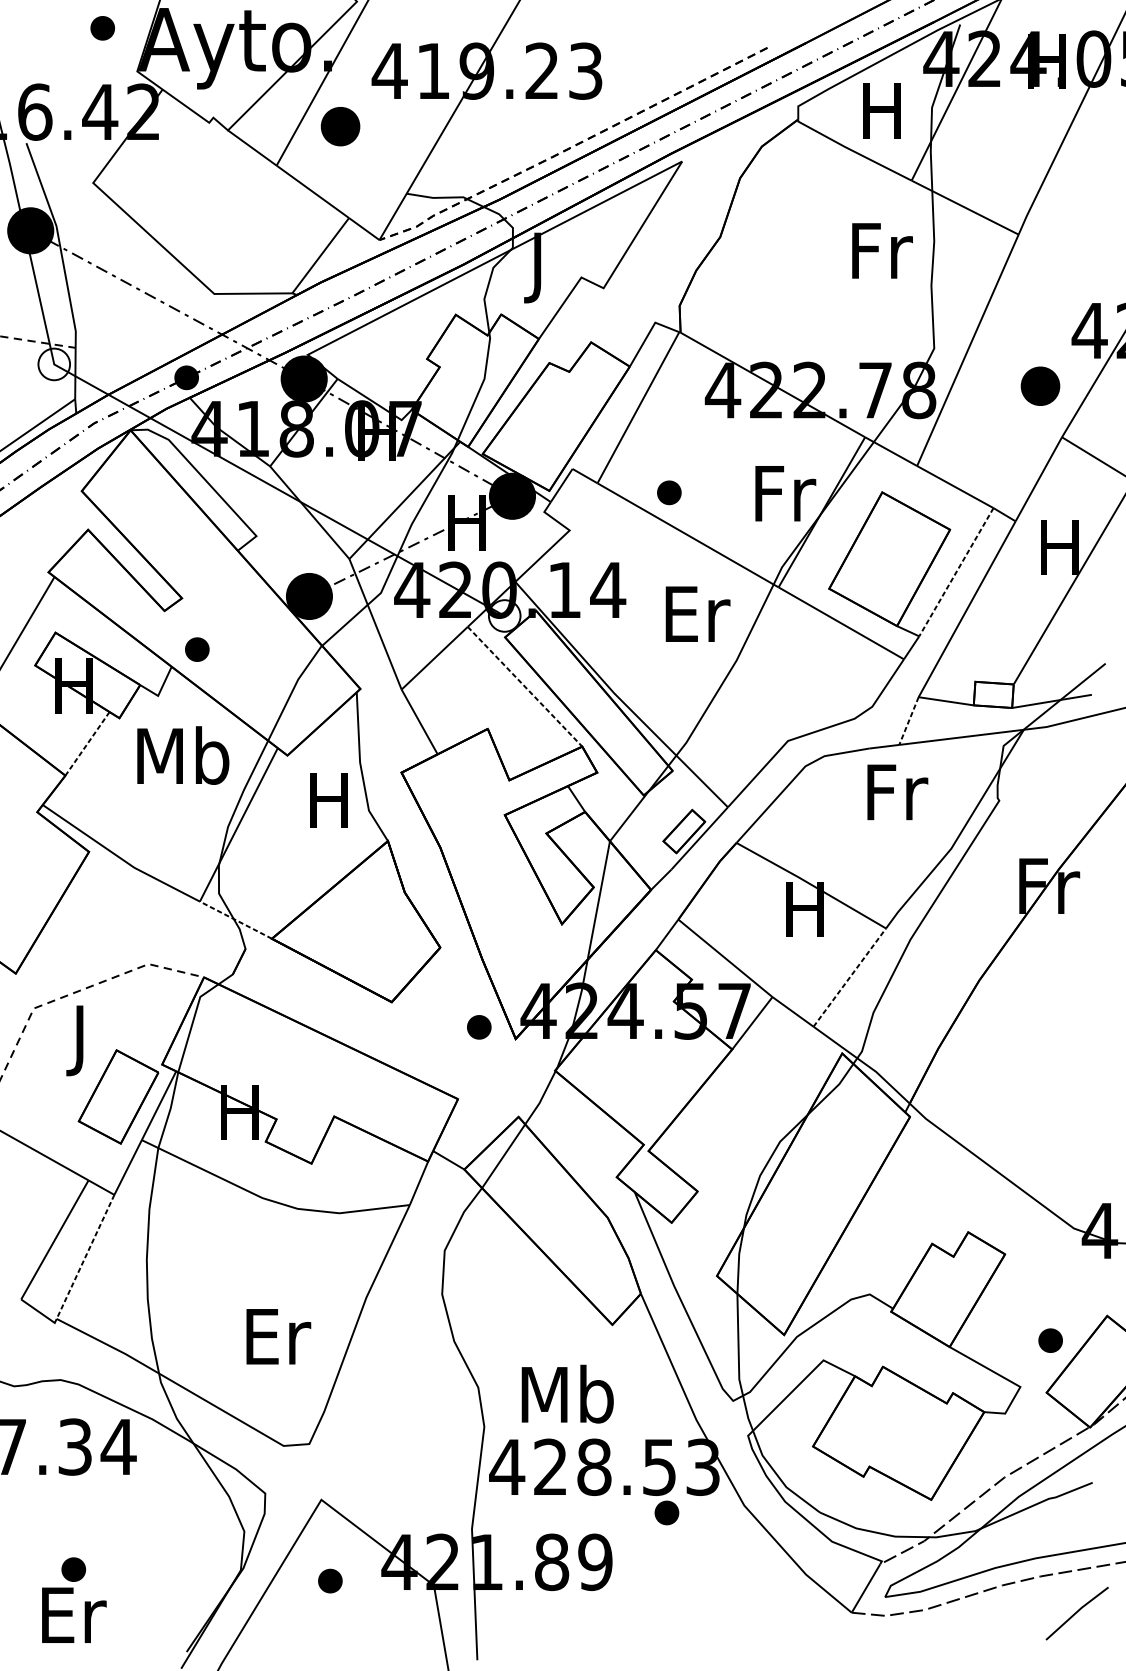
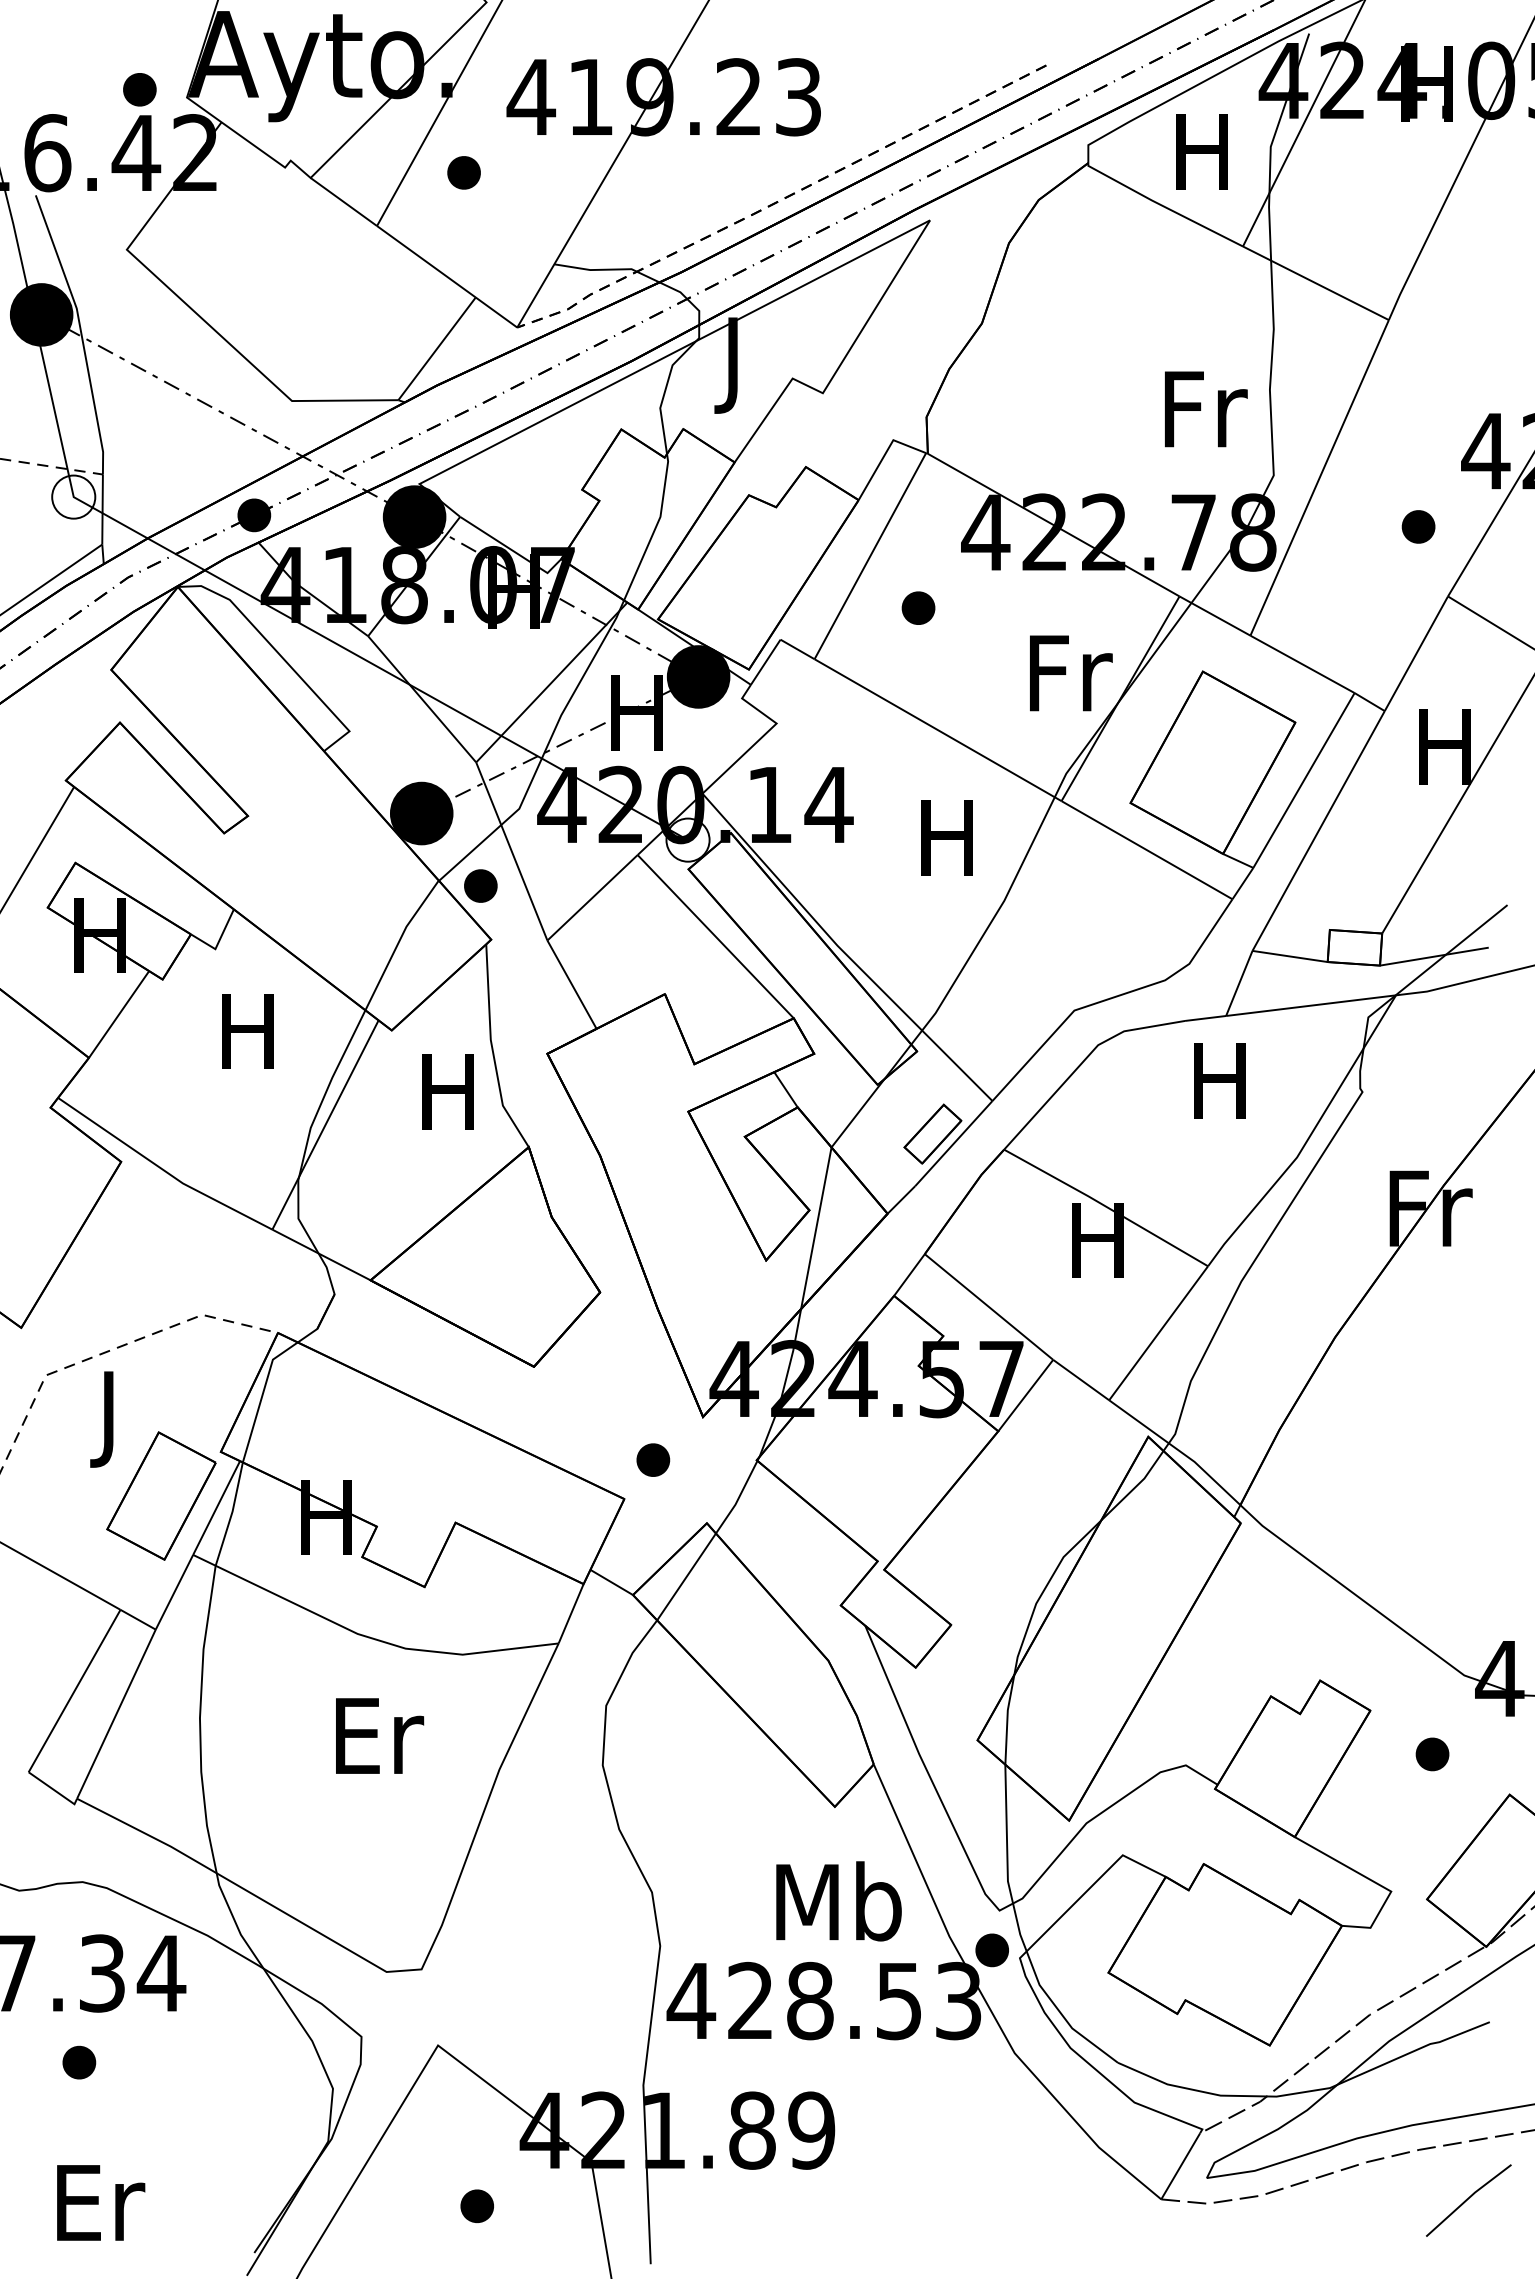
part: (102, 28) -> (139, 89), moved
part: (340, 126) -> (463, 172), size x0.62
text: (882, 251) -> (1206, 409), moved
part: (1040, 385) -> (1418, 526), size x0.62
part: (669, 492) -> (918, 607), moved
line: (956, 572) -> (1303, 780), dashed -> solid
text: (697, 614) -> (951, 837), Er -> H
part: (197, 649) -> (480, 885), moved
line: (524, 686) -> (715, 936), dashed -> solid
line: (909, 721) -> (1239, 983), dashed -> solid
line: (87, 743) -> (119, 1014), dashed -> solid
text: (183, 755) -> (249, 1030), Mb -> H
text: (897, 792) -> (1223, 1080), Fr -> H
line: (235, 919) -> (321, 1254), dashed -> solid
line: (849, 977) -> (1158, 1332), dashed -> solid
part: (479, 1026) -> (653, 1459), moved
line: (85, 1257) -> (116, 1714), dashed -> solid
text: (279, 1336) -> (380, 1735), moved
part: (1050, 1340) -> (1432, 1754), moved
text: (567, 1394) -> (838, 1901), moved
part: (666, 1513) -> (991, 1950), moved
part: (73, 1569) -> (79, 2062), moved
part: (329, 1580) -> (476, 2205), moved

